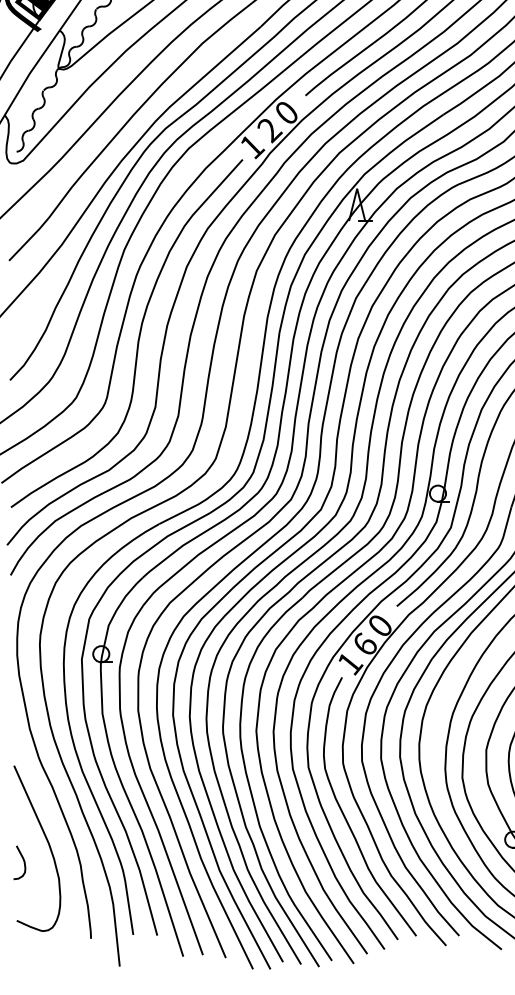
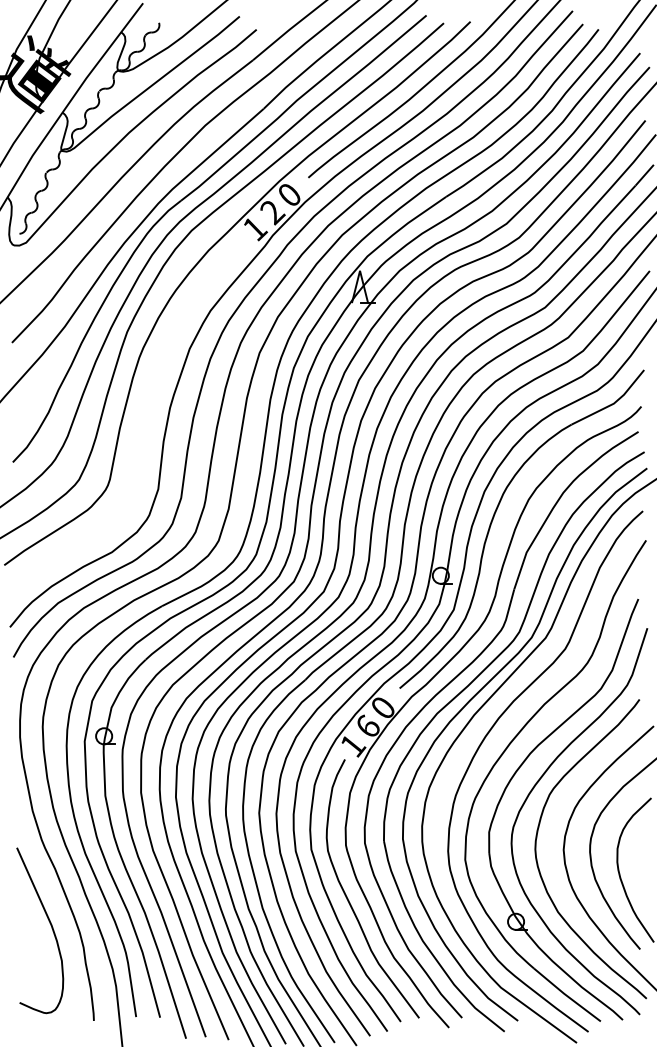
curve: (138, 334) -> (141, 416), removed
curve: (22, 860) -> (25, 942), removed

